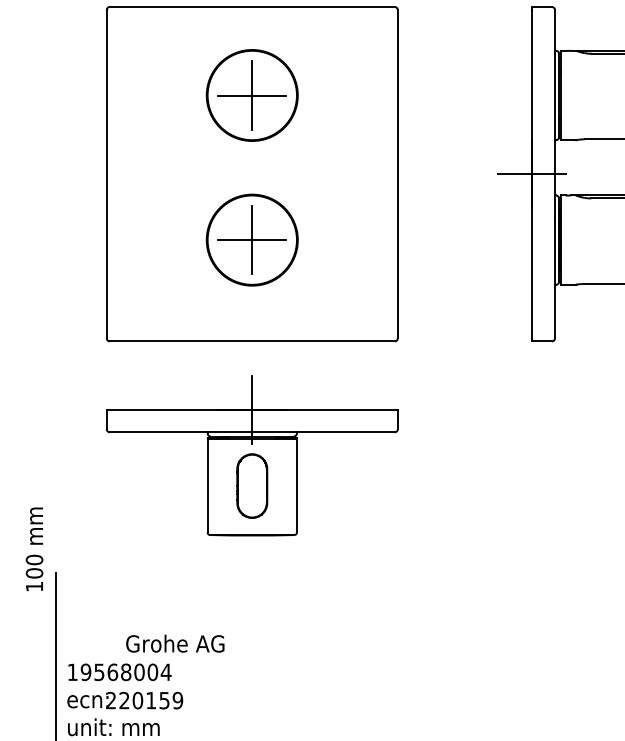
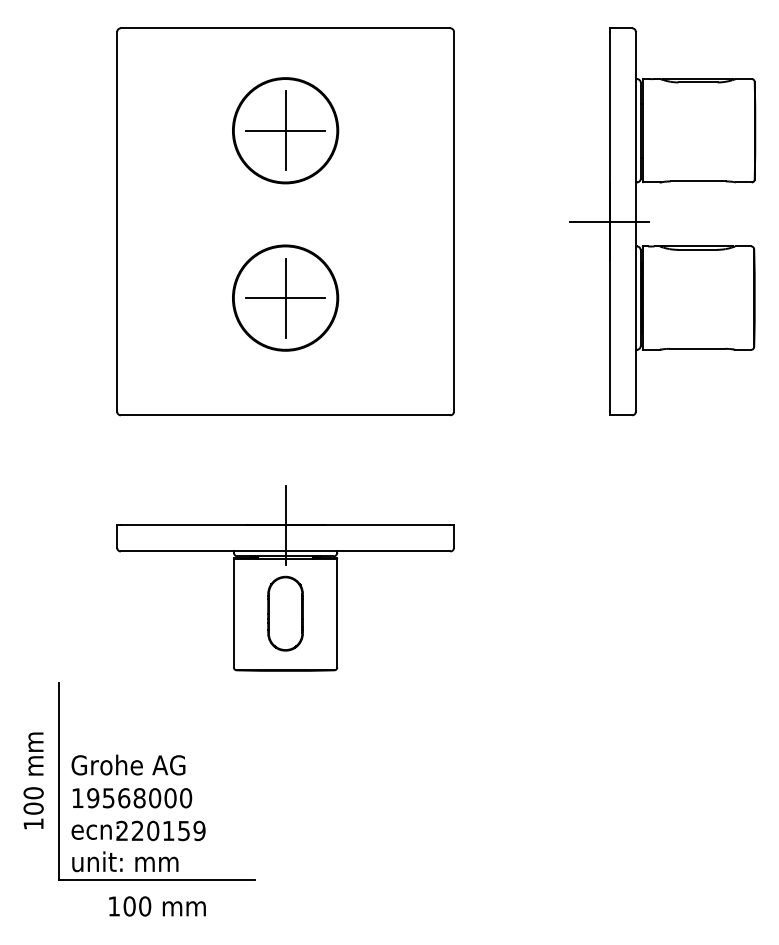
part: (252, 455) -> (285, 578), moved
text: (34, 549) -> (33, 780), moved
text: (175, 643) -> (128, 764), moved
text: (165, 672) -> (185, 798), 19568004 -> 19568000

